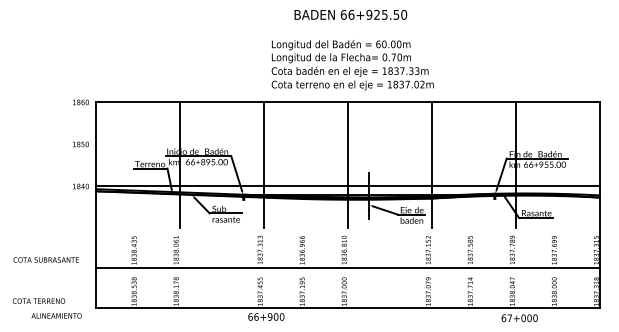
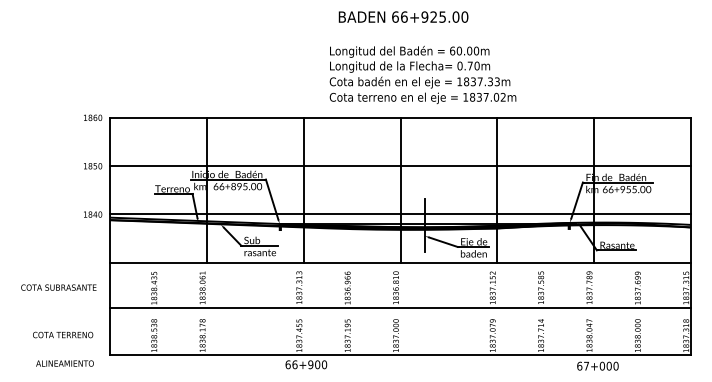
text: (396, 14) -> (456, 16), 66+925.50 -> 66+925.00
text: (352, 65) -> (422, 75), moved
line: (348, 144) -> (400, 166), added
line: (348, 228) -> (400, 262), added
text: (45, 259) -> (57, 287), moved
text: (38, 300) -> (62, 334), moved

